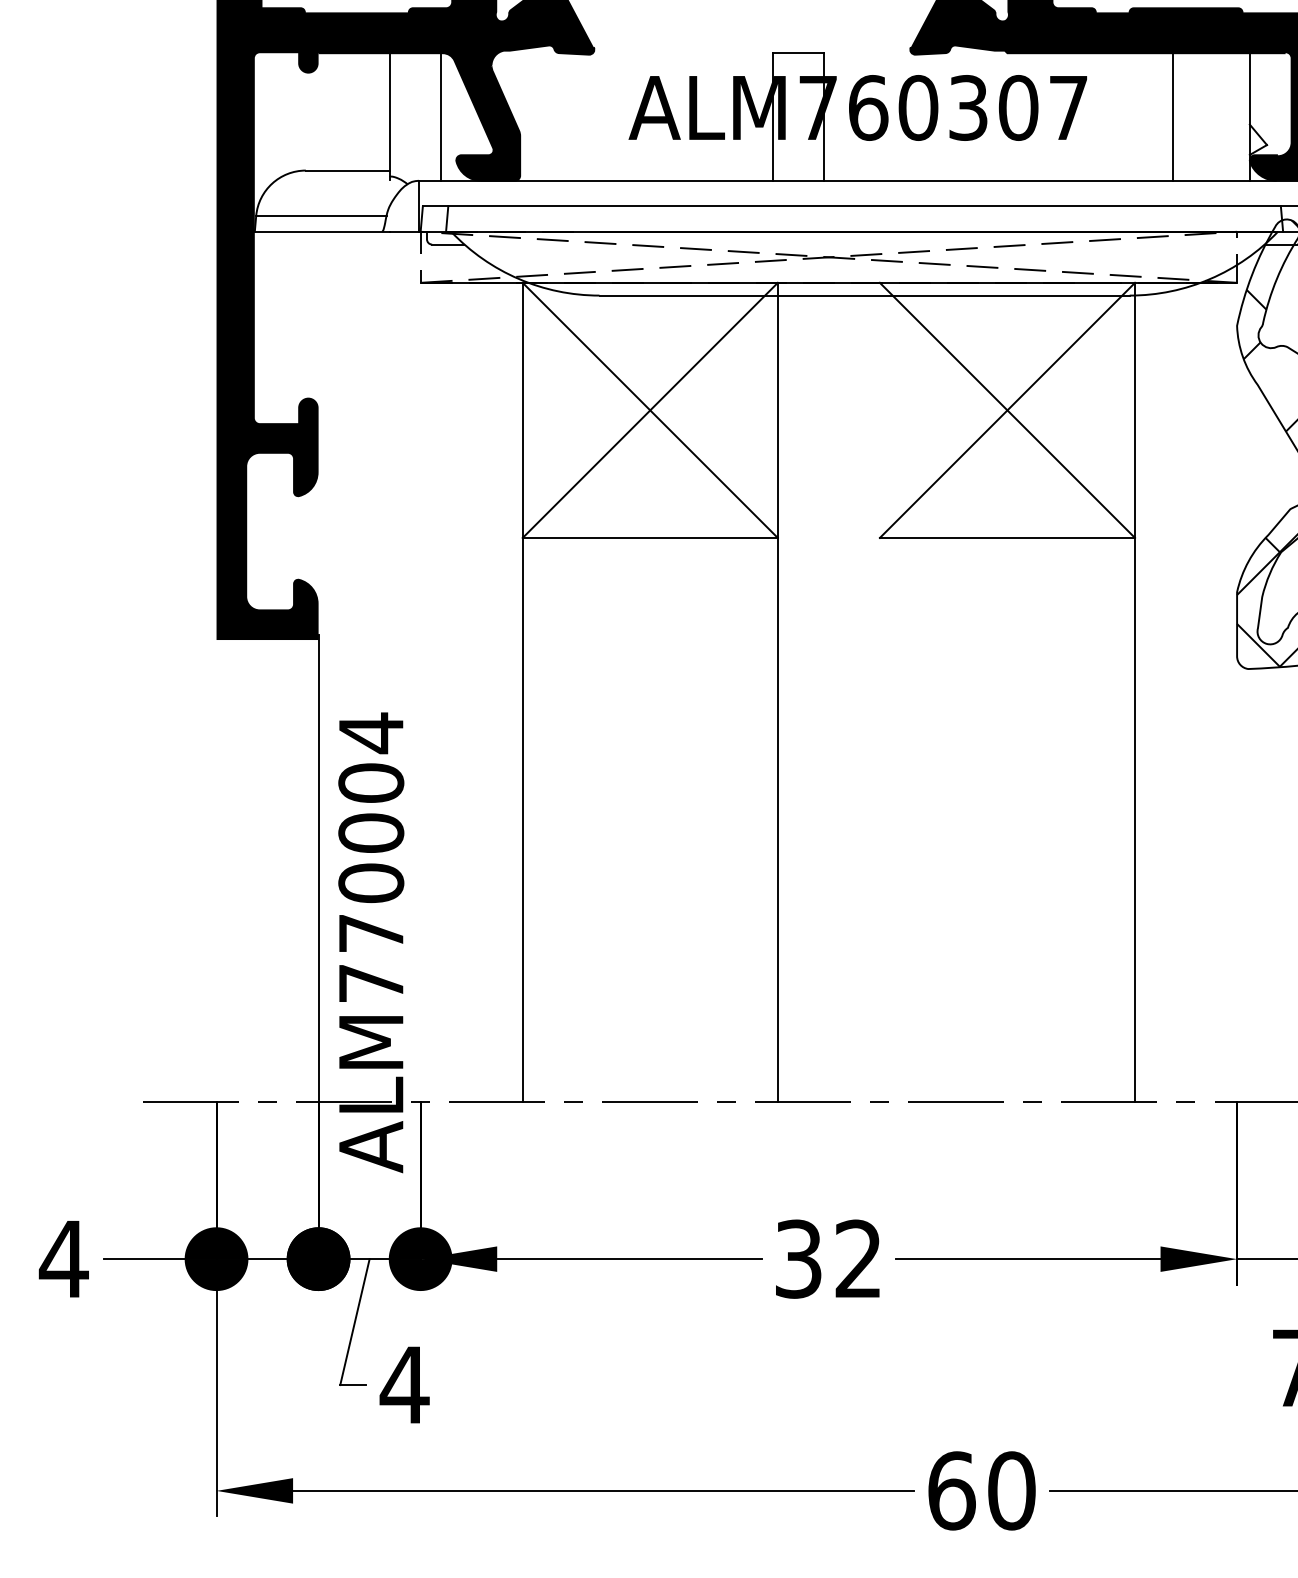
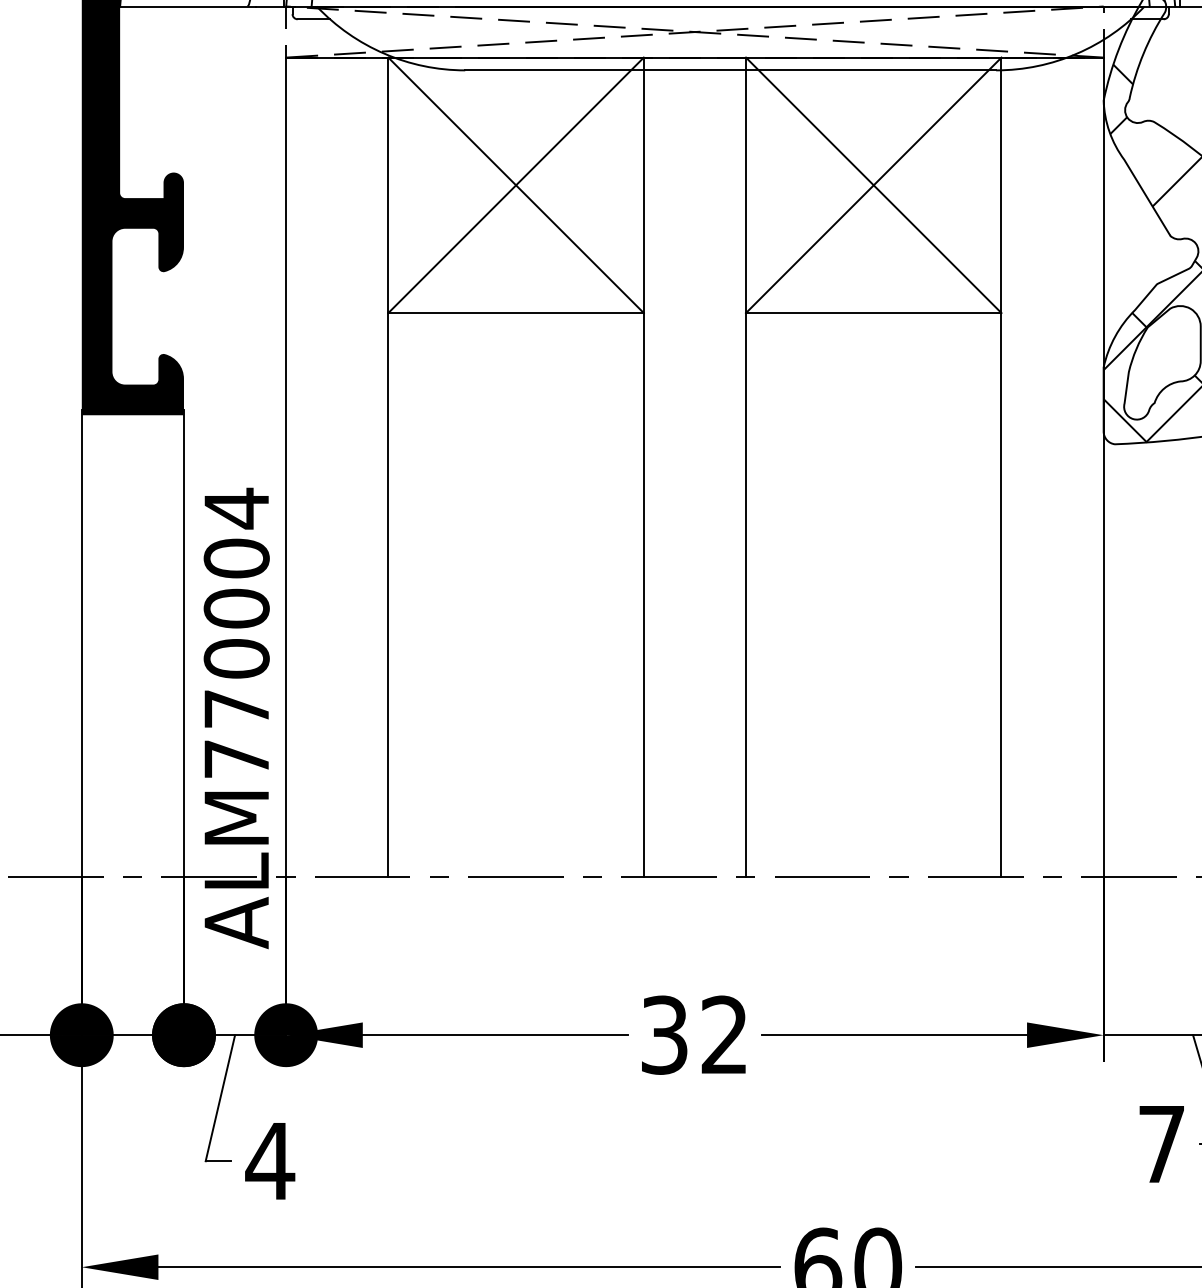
line: (420, 691) -> (286, 466), added
line: (879, 691) -> (745, 466), added
line: (1237, 691) -> (1104, 466), added
line: (216, 867) -> (81, 643), added

